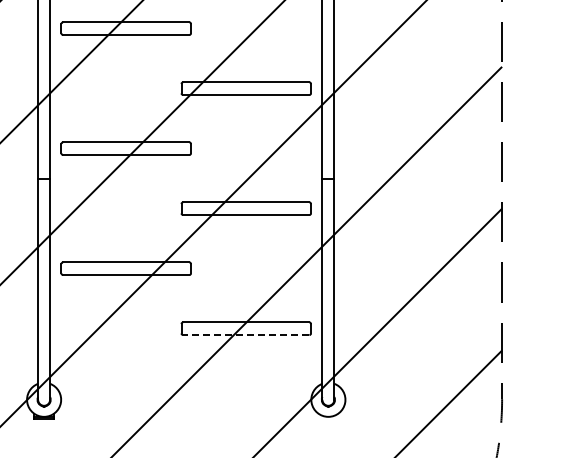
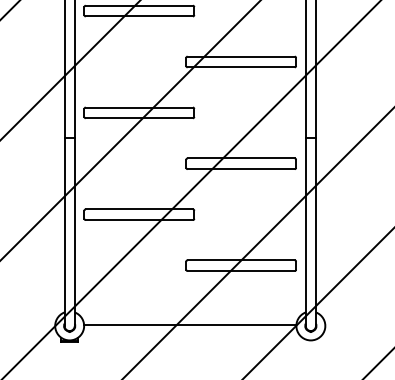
line: (245, 335) -> (240, 271), dashed -> solid
line: (186, 399) -> (190, 325), added

